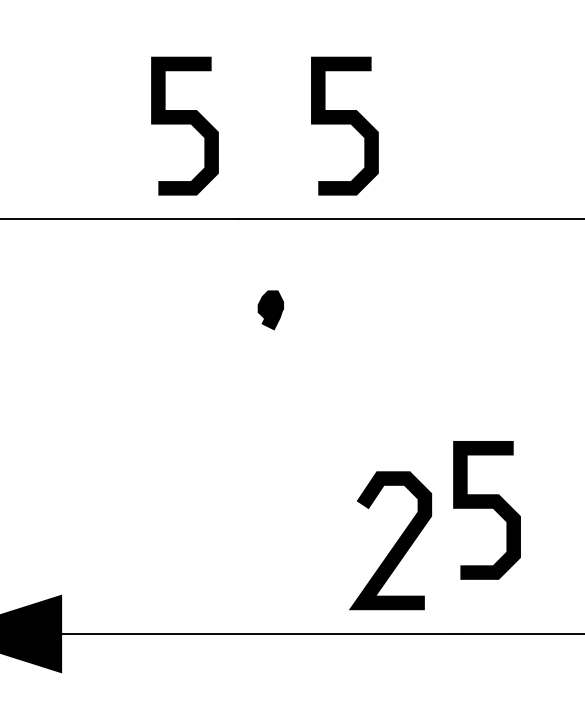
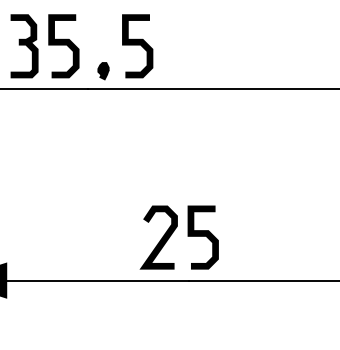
part: (99, 126) -> (24, 46), added
part: (270, 310) -> (103, 71), moved
curve: (485, 508) -> (202, 236), moved

